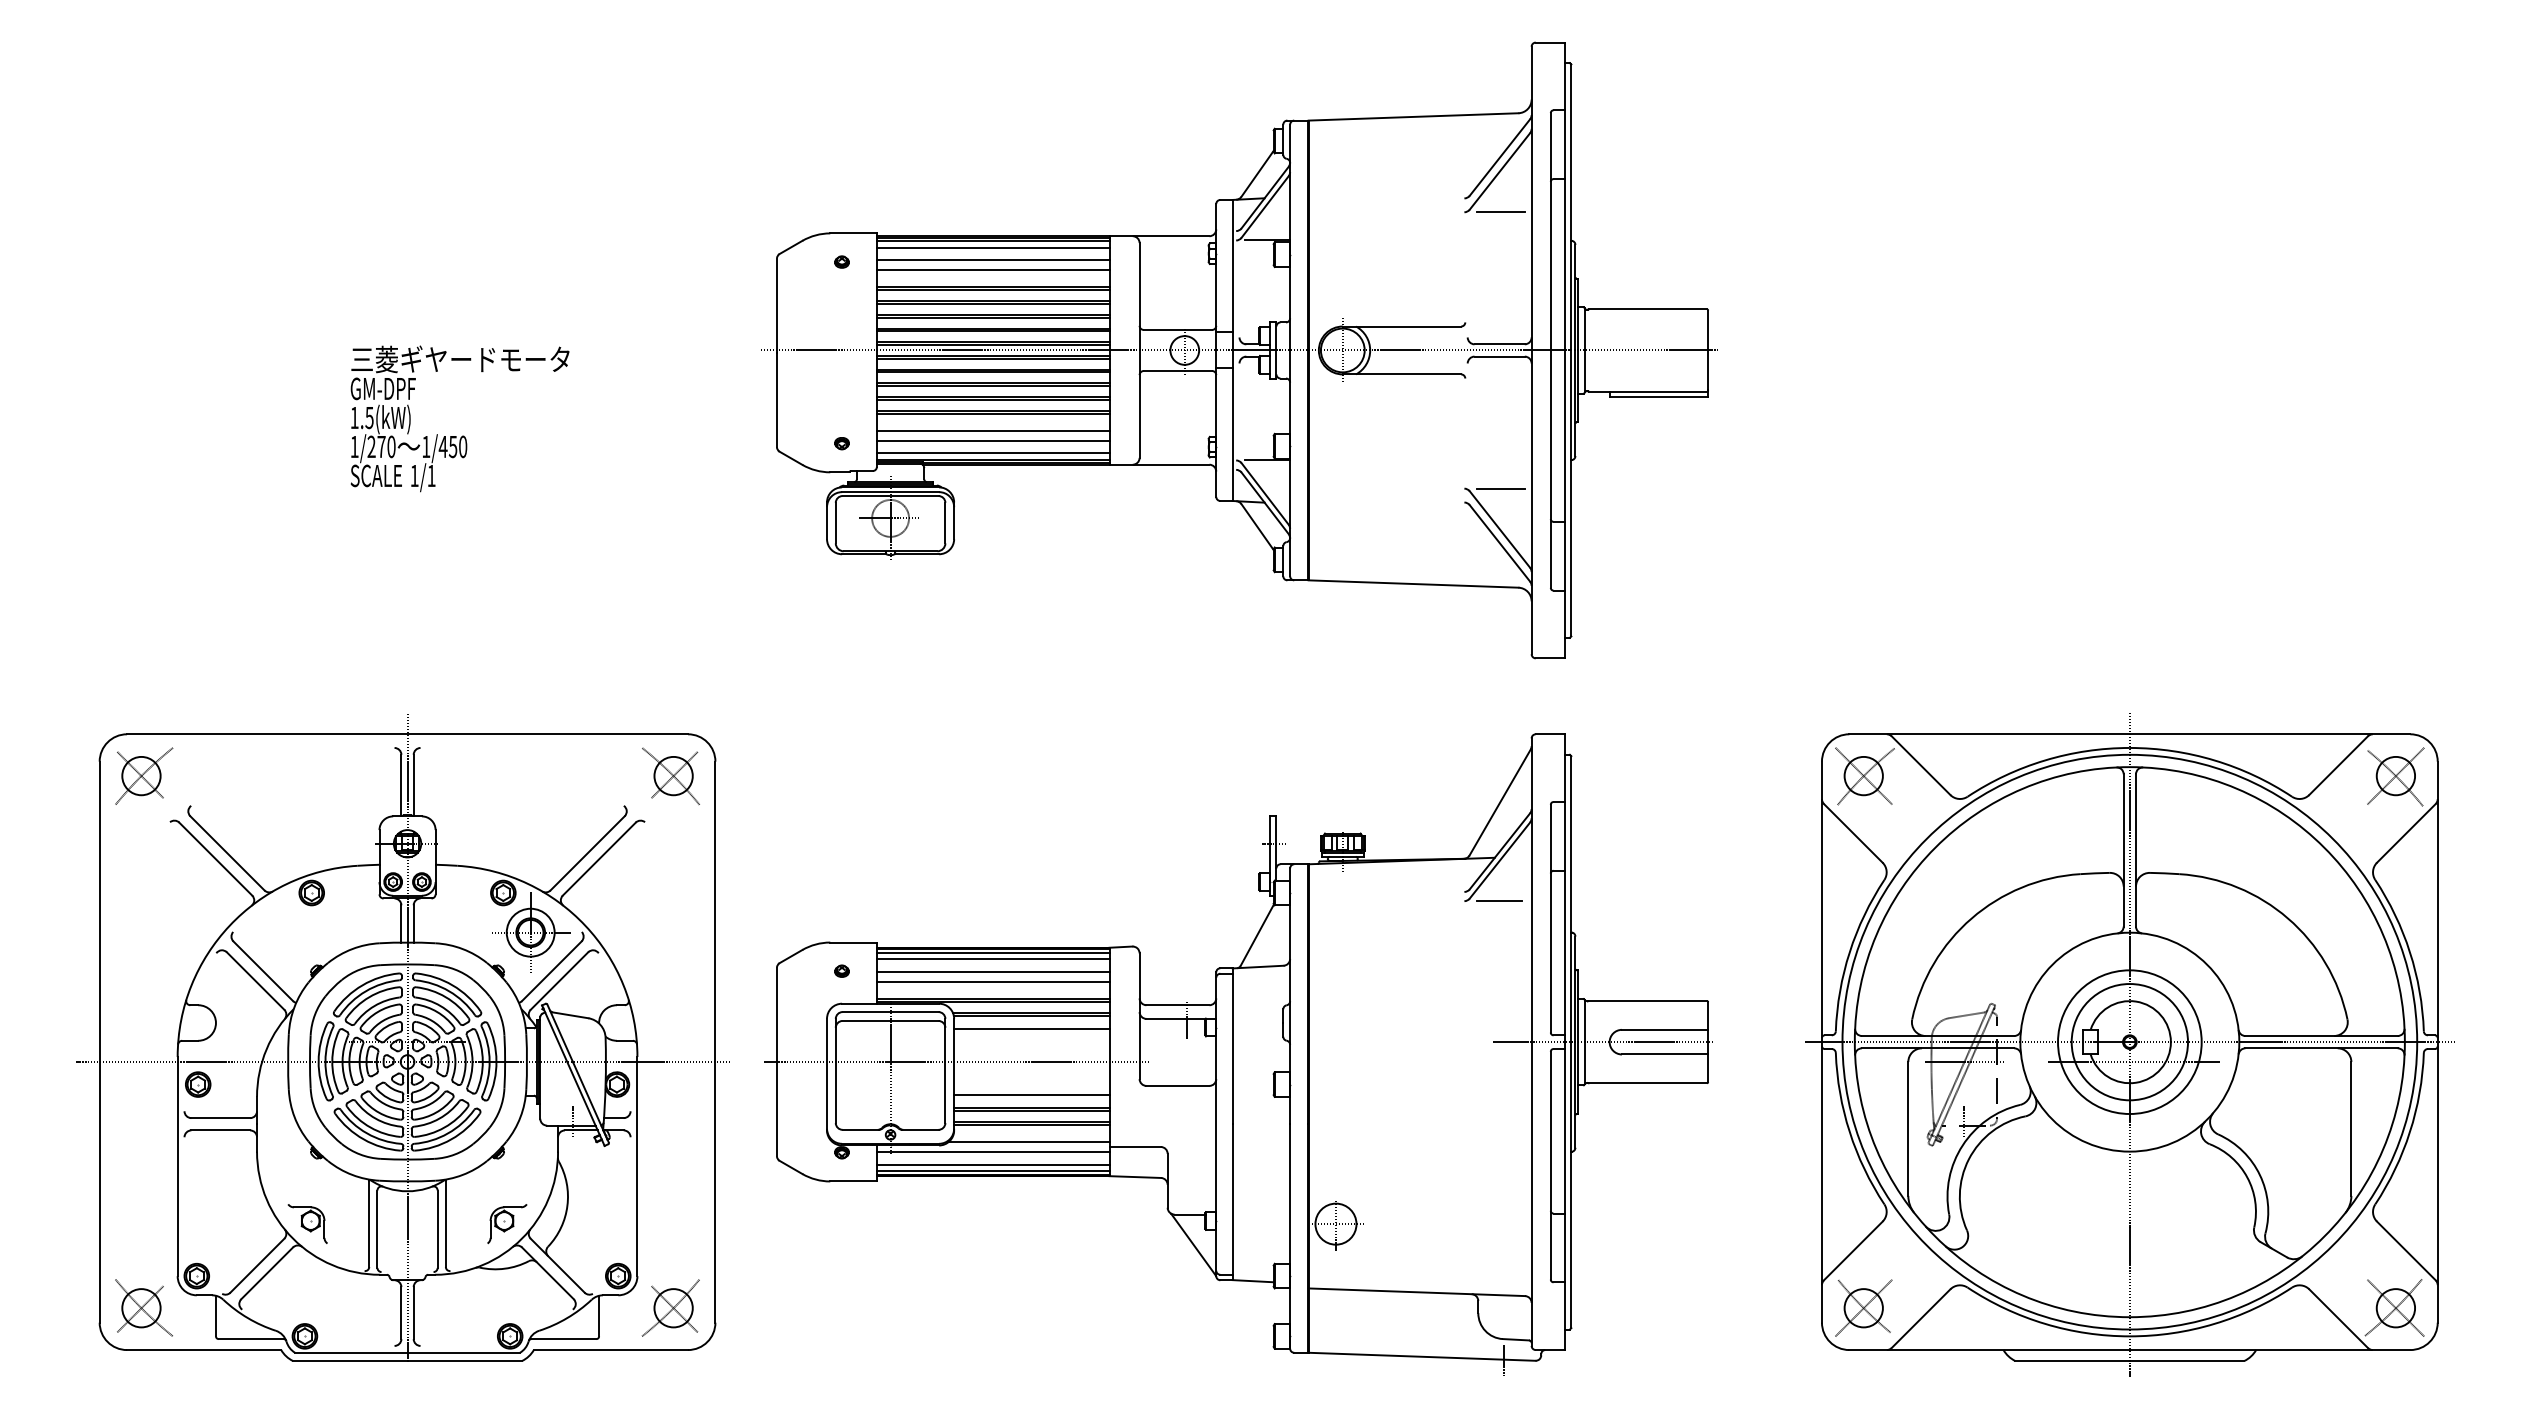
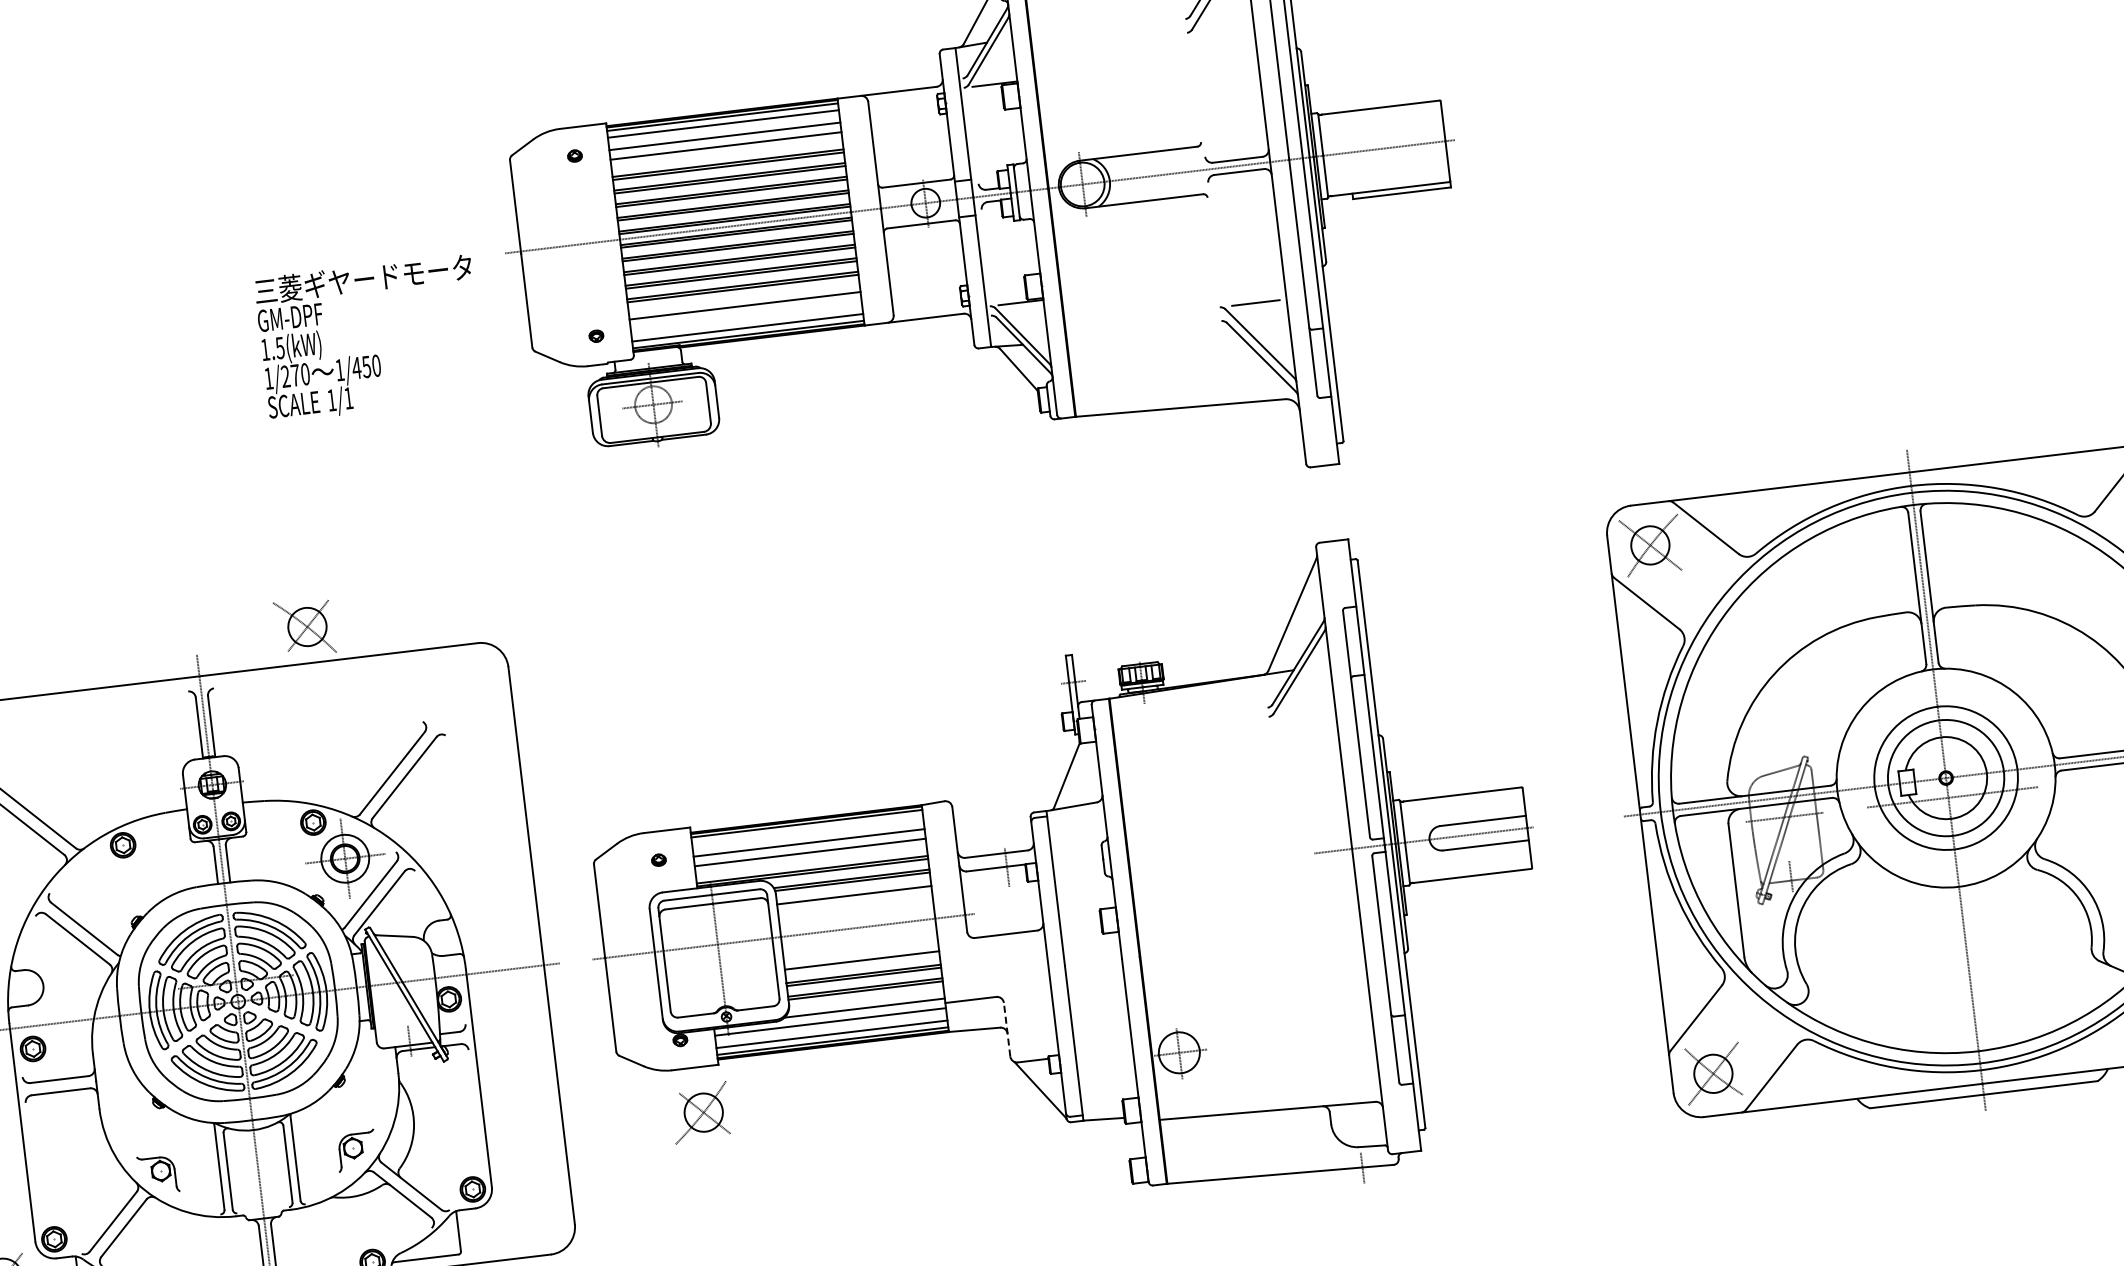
line: (1500, 212) -> (1222, 28), removed
text: (459, 418) -> (369, 338), moved
line: (992, 440) -> (745, 315), removed
part: (670, 776) -> (304, 627), moved
line: (1499, 901) -> (1303, 713), removed
line: (992, 959) -> (806, 830), removed
line: (1167, 1180) -> (1006, 1029), solid -> dashed
part: (670, 1307) -> (700, 1112), moved

